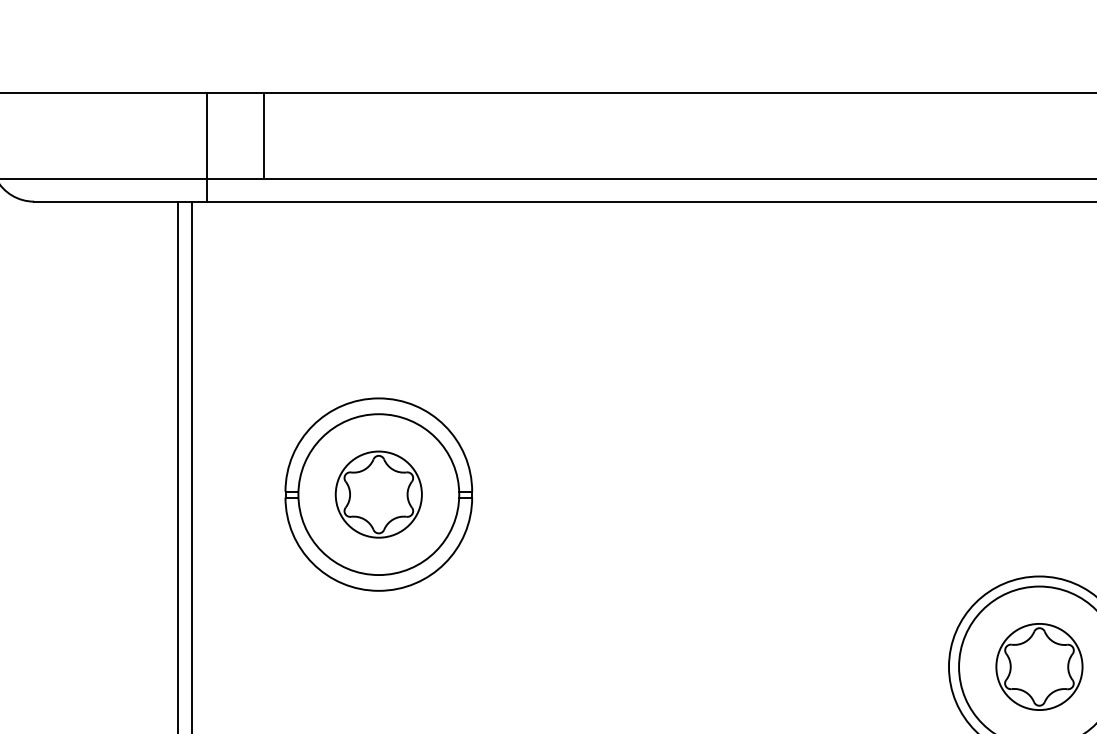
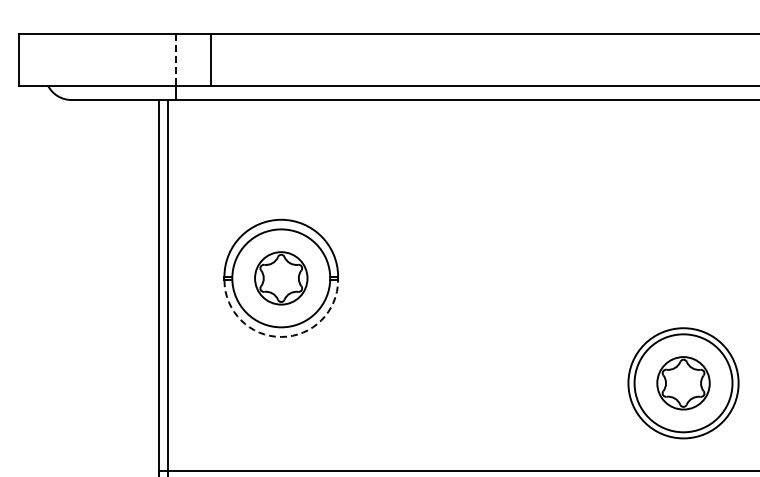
line: (206, 136) -> (176, 60), solid -> dashed
arc: (379, 590) -> (281, 336), solid -> dashed

